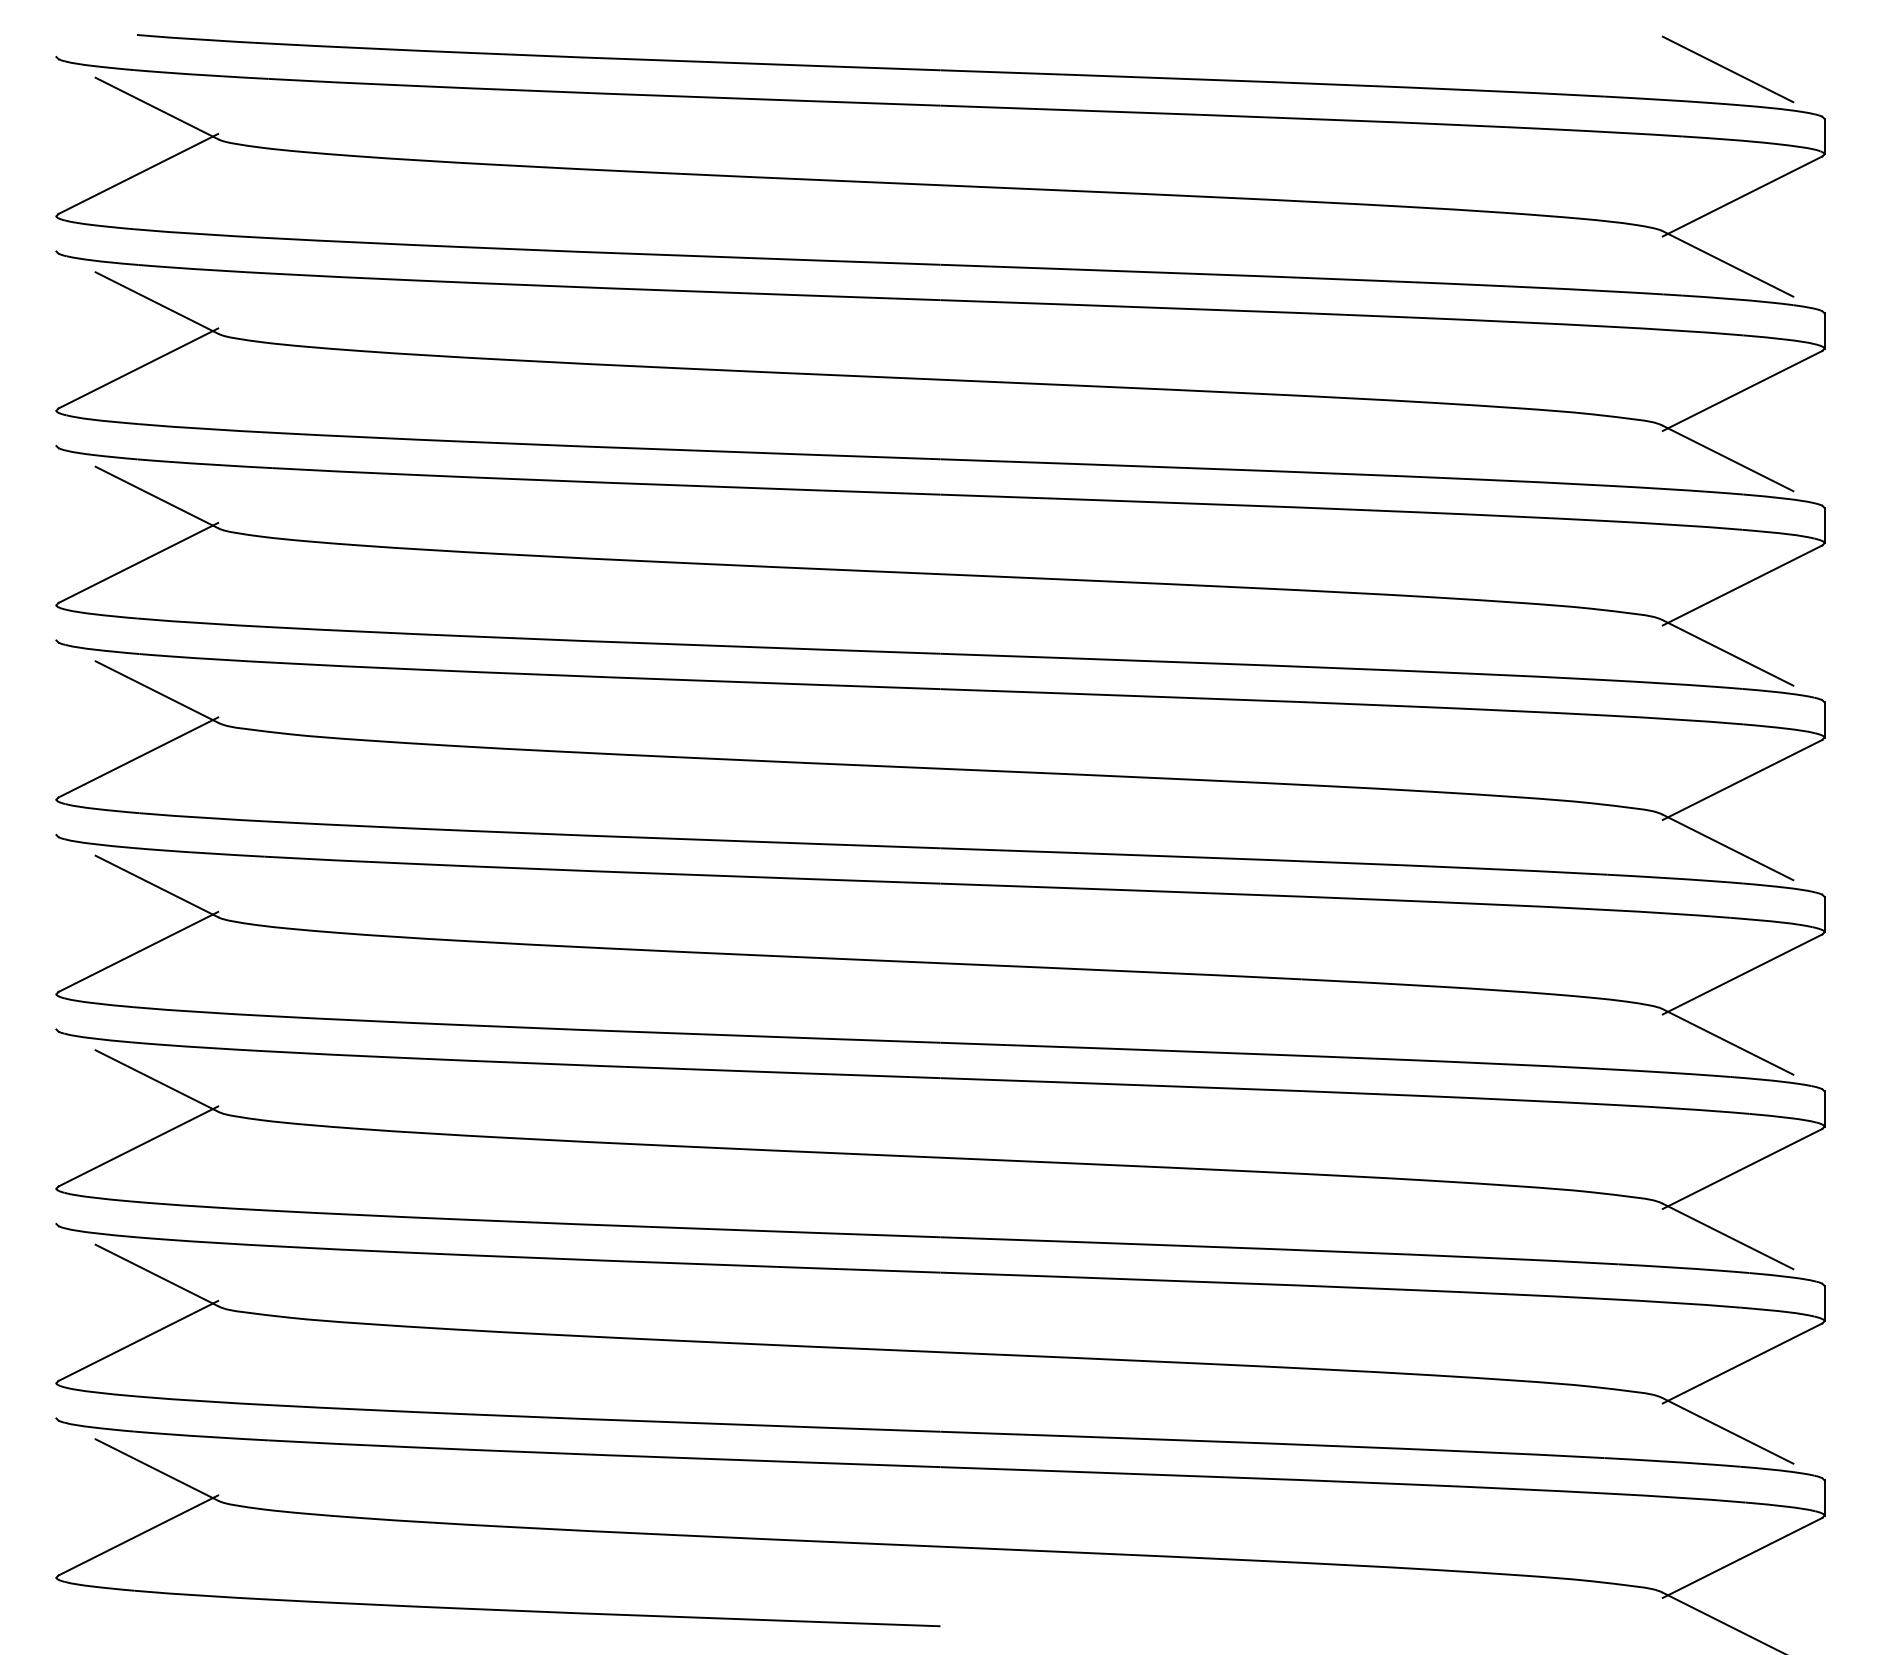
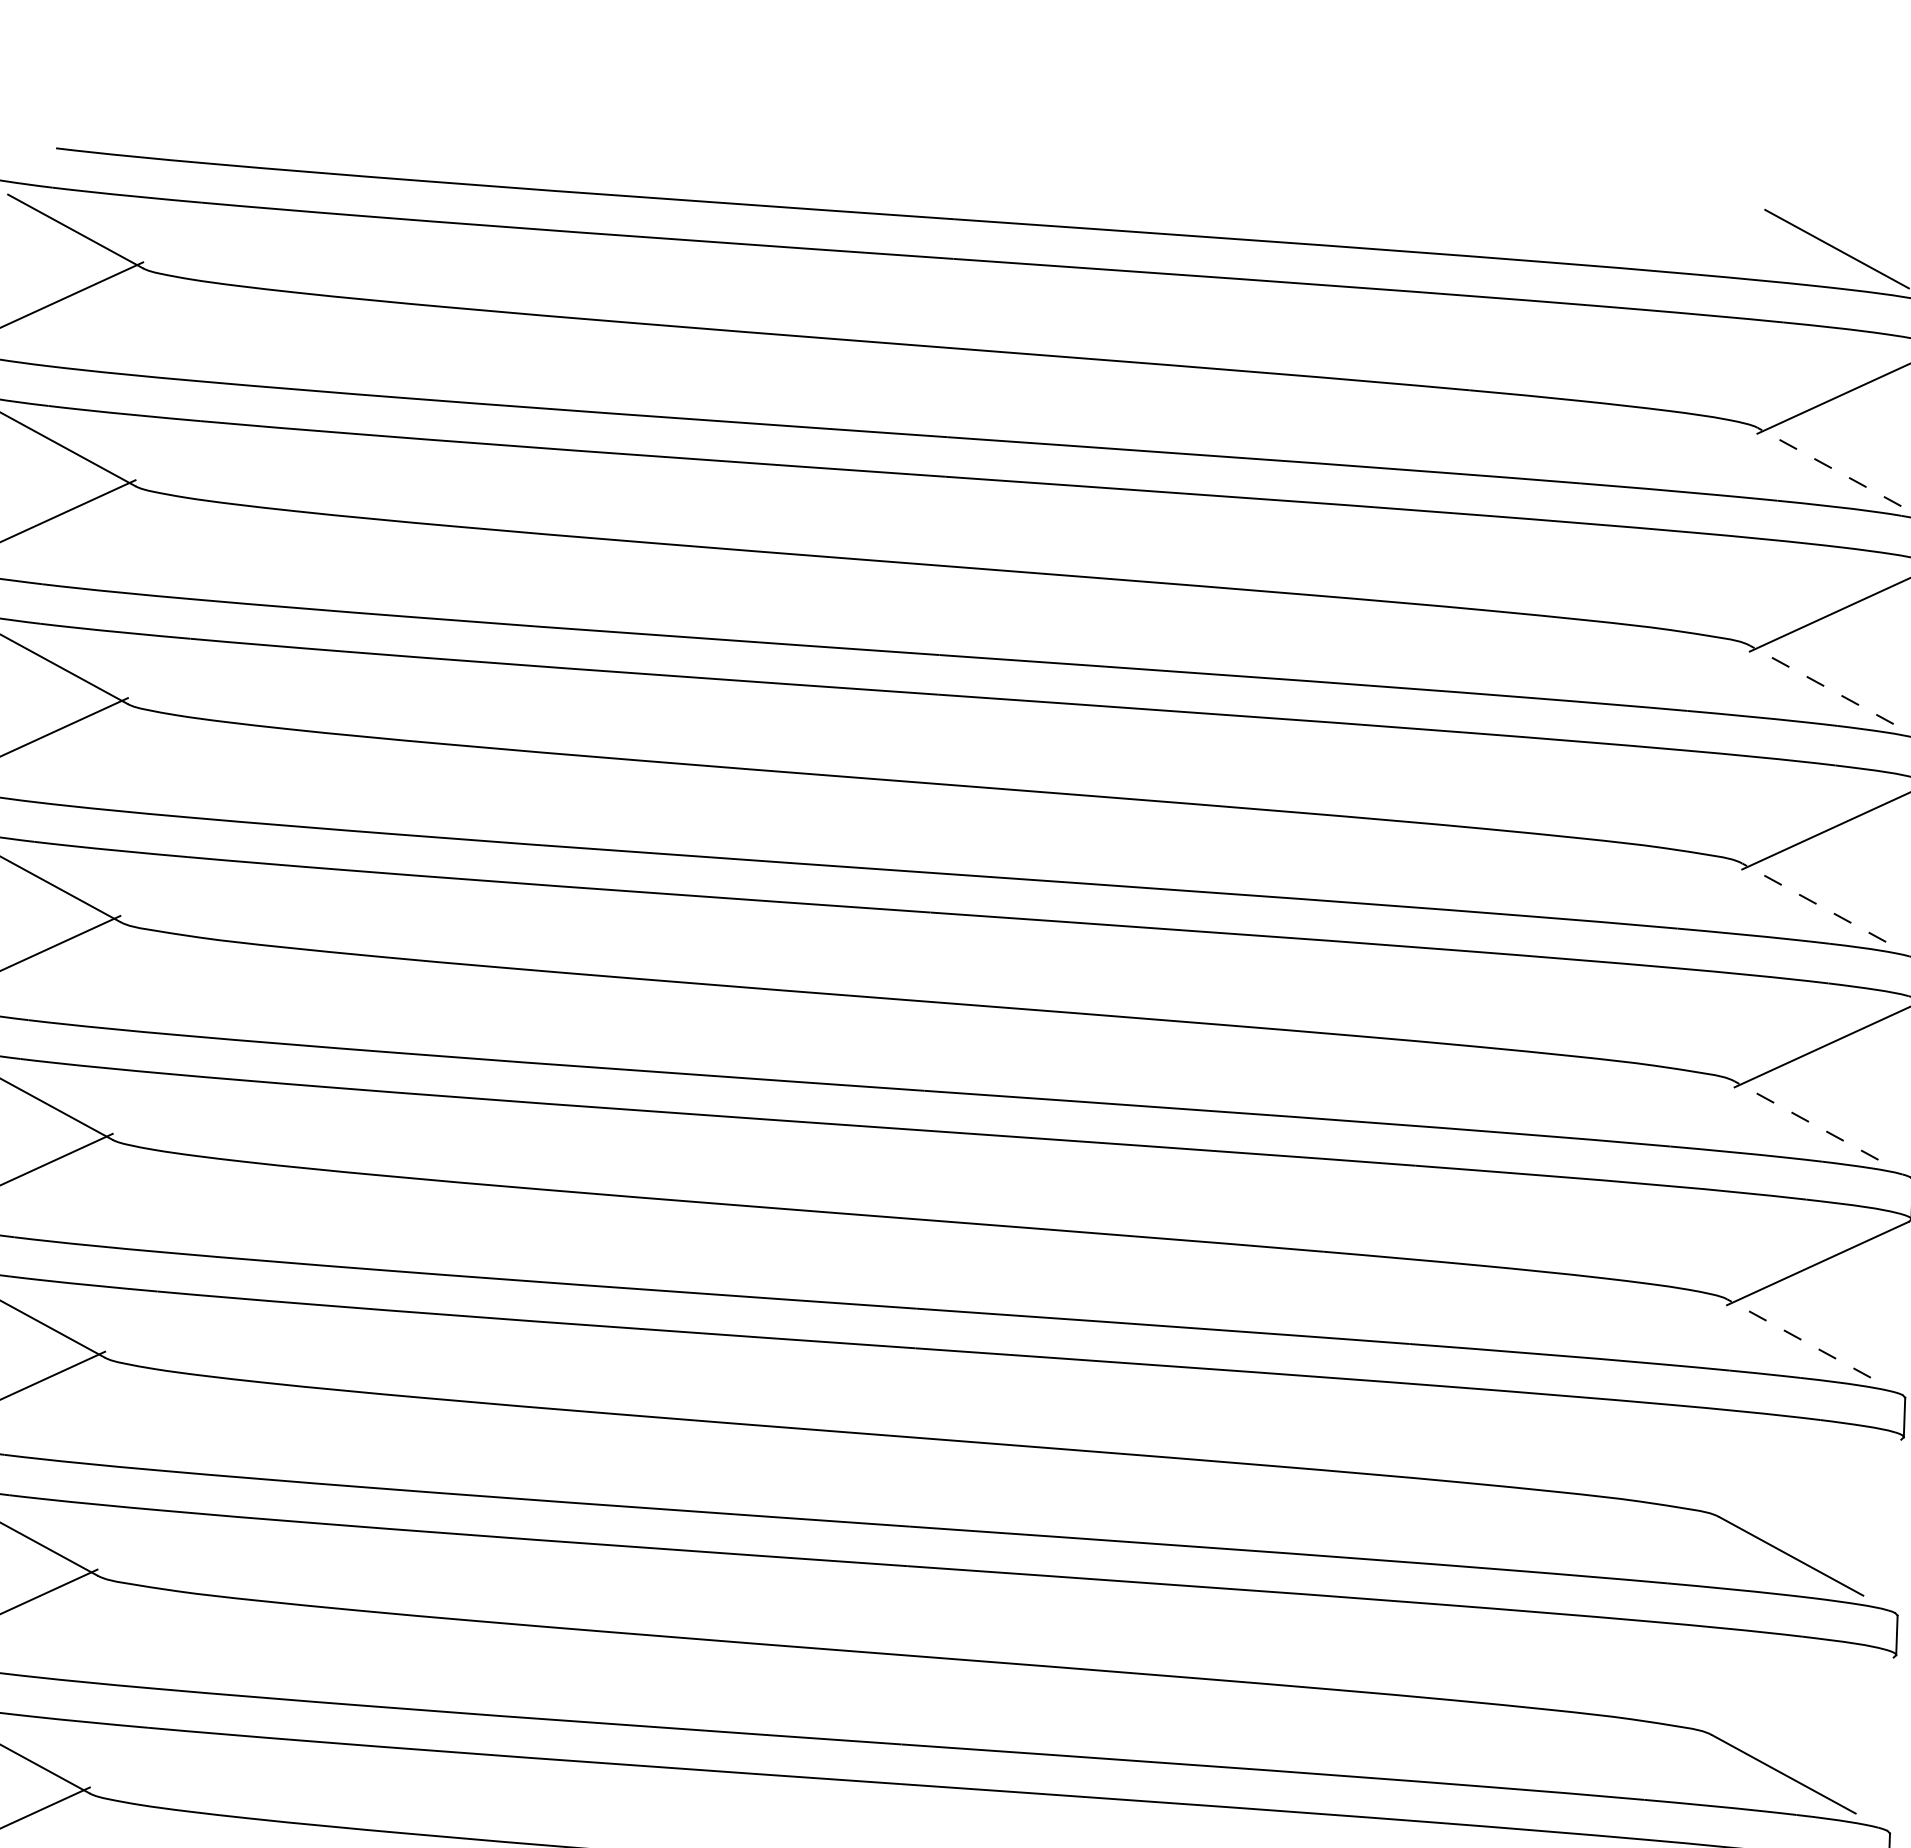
line: (1727, 263) -> (1828, 466), solid -> dashed
line: (1727, 458) -> (1821, 684), solid -> dashed
line: (1727, 652) -> (1813, 902), solid -> dashed
line: (1727, 847) -> (1806, 1120), solid -> dashed
line: (1727, 1041) -> (1798, 1338), solid -> dashed
line: (1742, 1168) -> (1810, 1480), removed
line: (1742, 1363) -> (1802, 1699), removed

